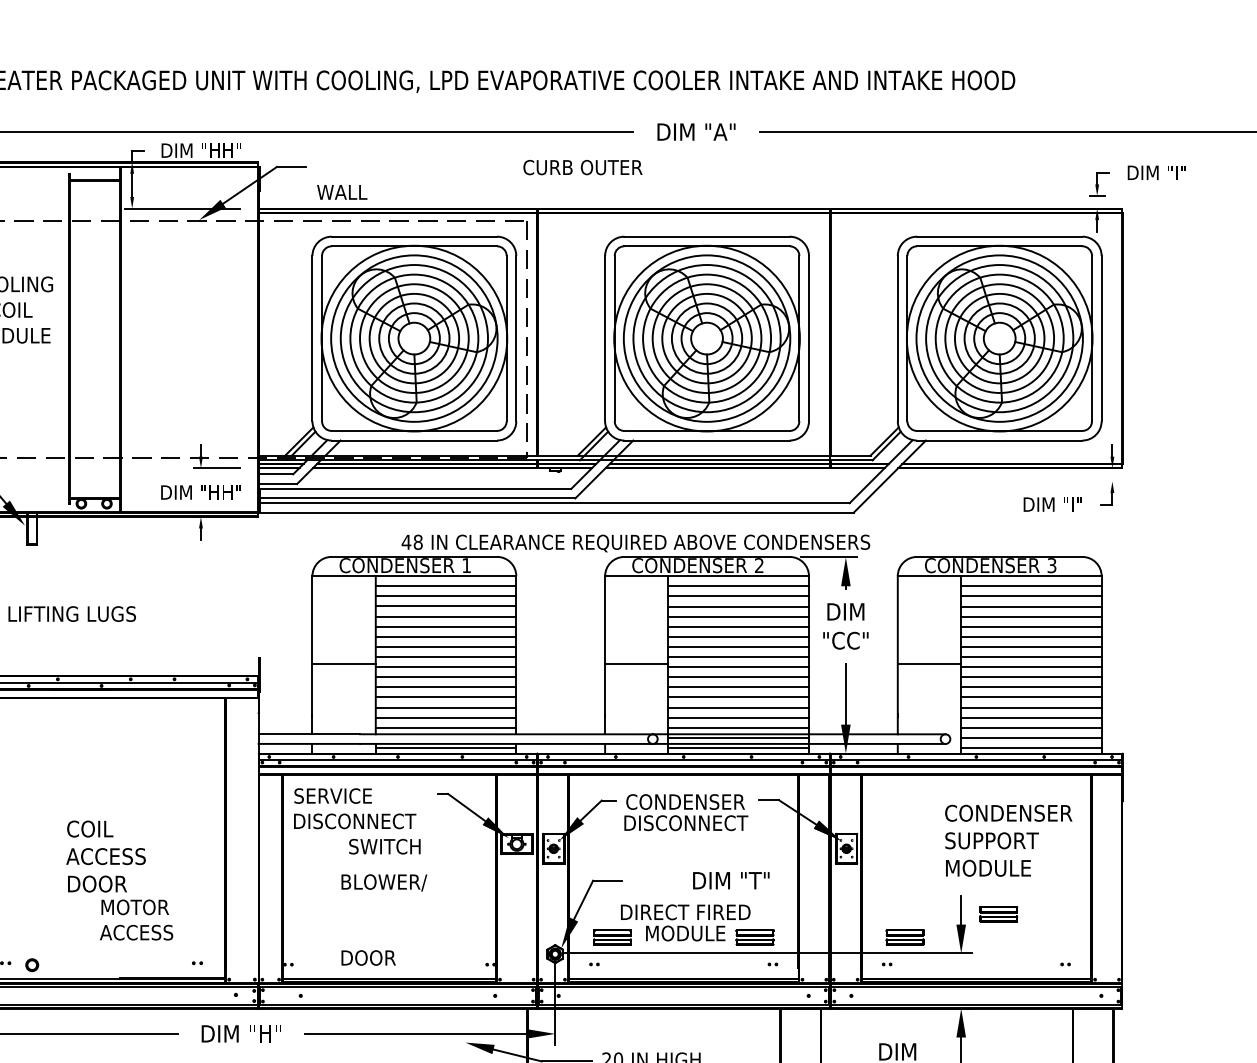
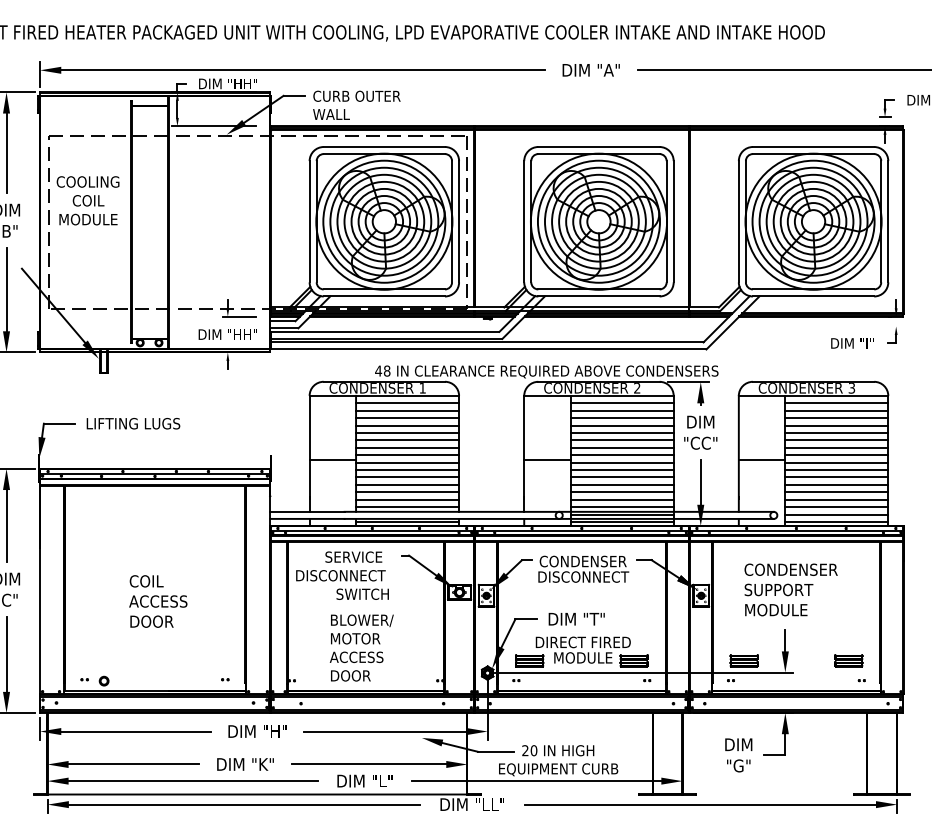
text: (582, 166) -> (356, 95), moved
text: (332, 795) -> (353, 556), moved
text: (1007, 840) -> (790, 589), moved
text: (730, 881) -> (576, 619), moved
part: (998, 913) -> (848, 660), moved
text: (136, 919) -> (356, 647), moved

